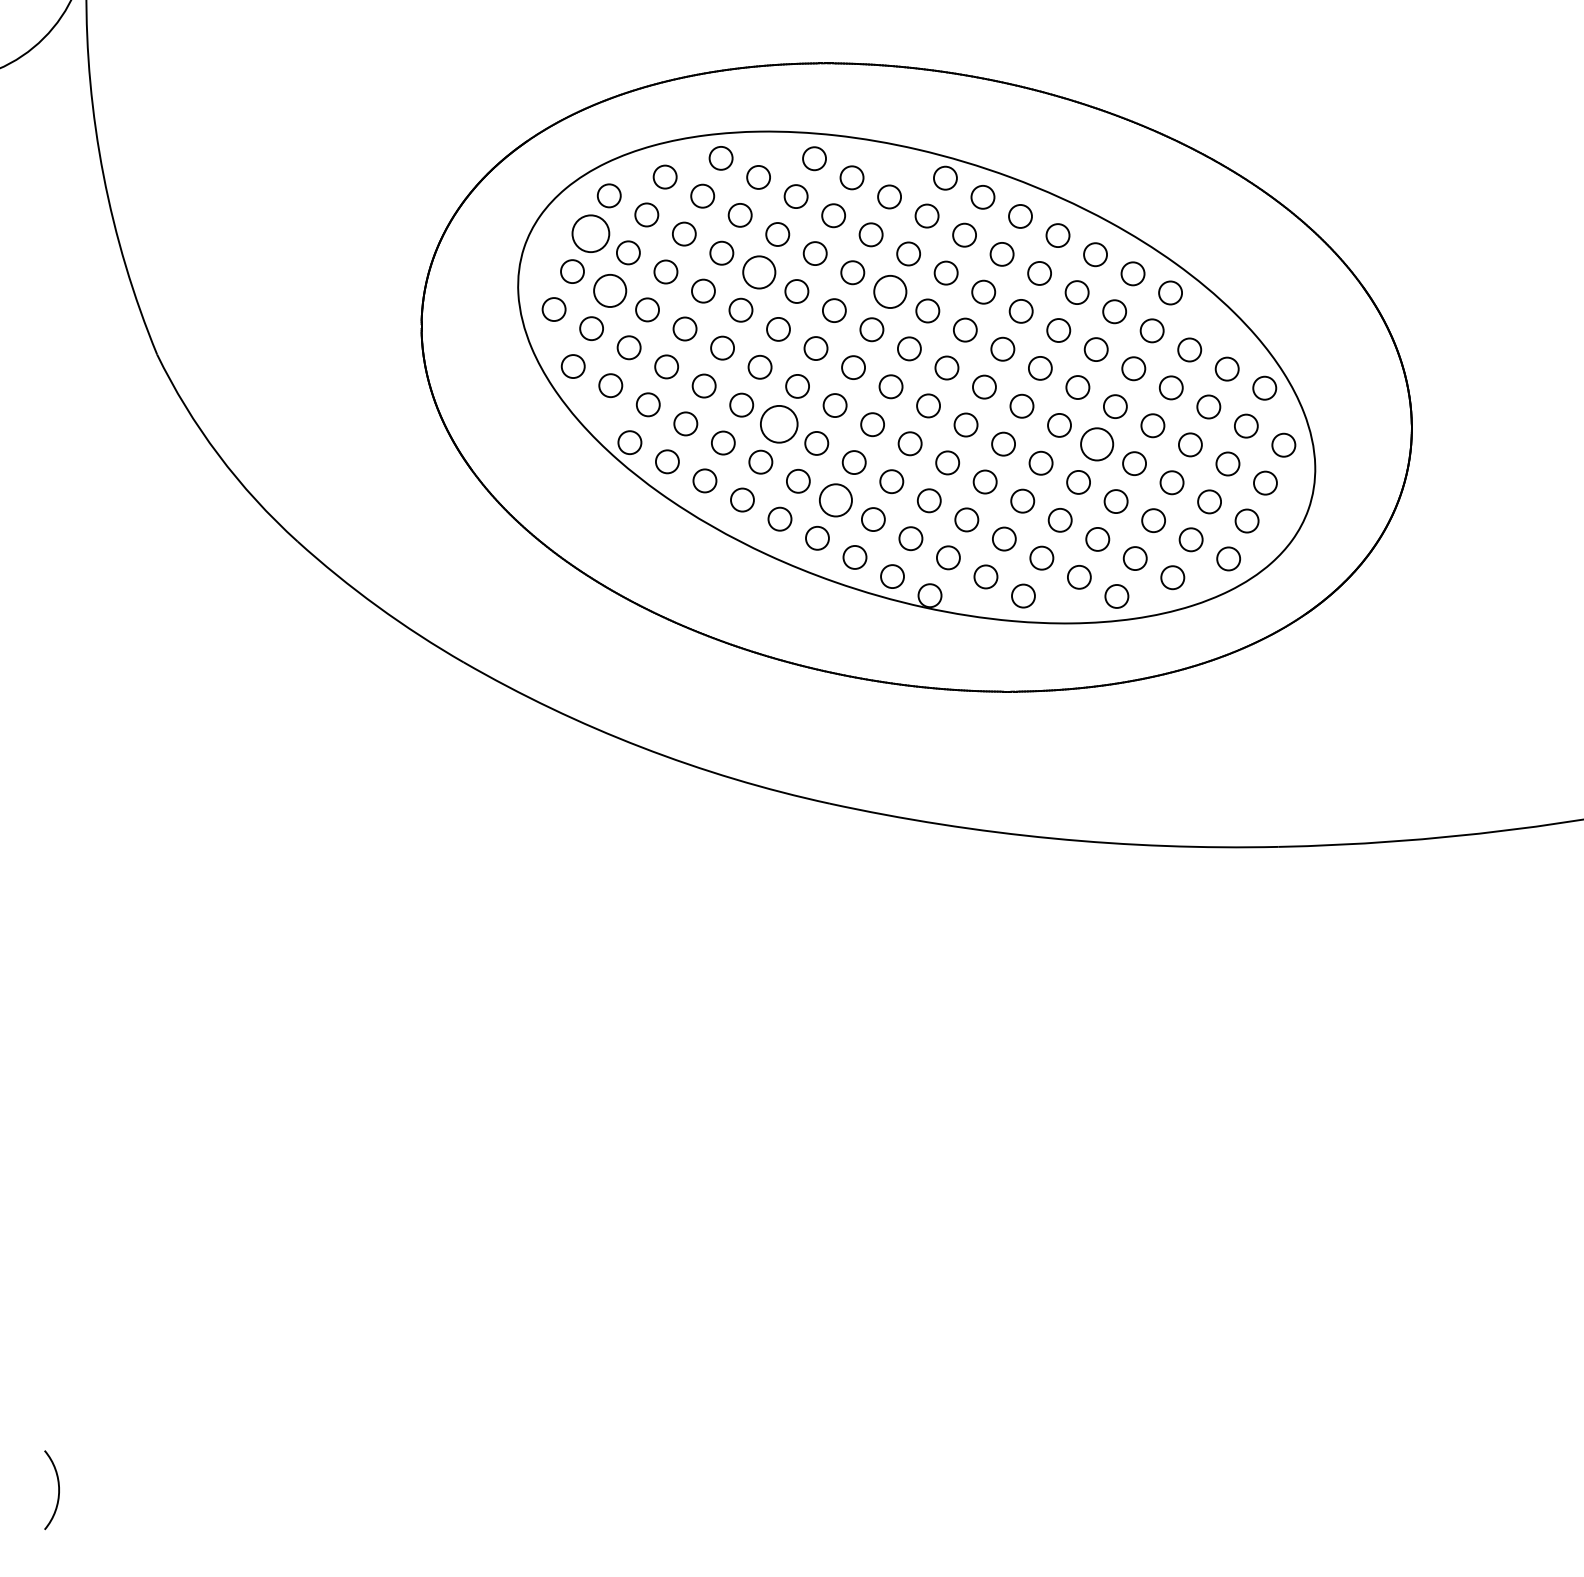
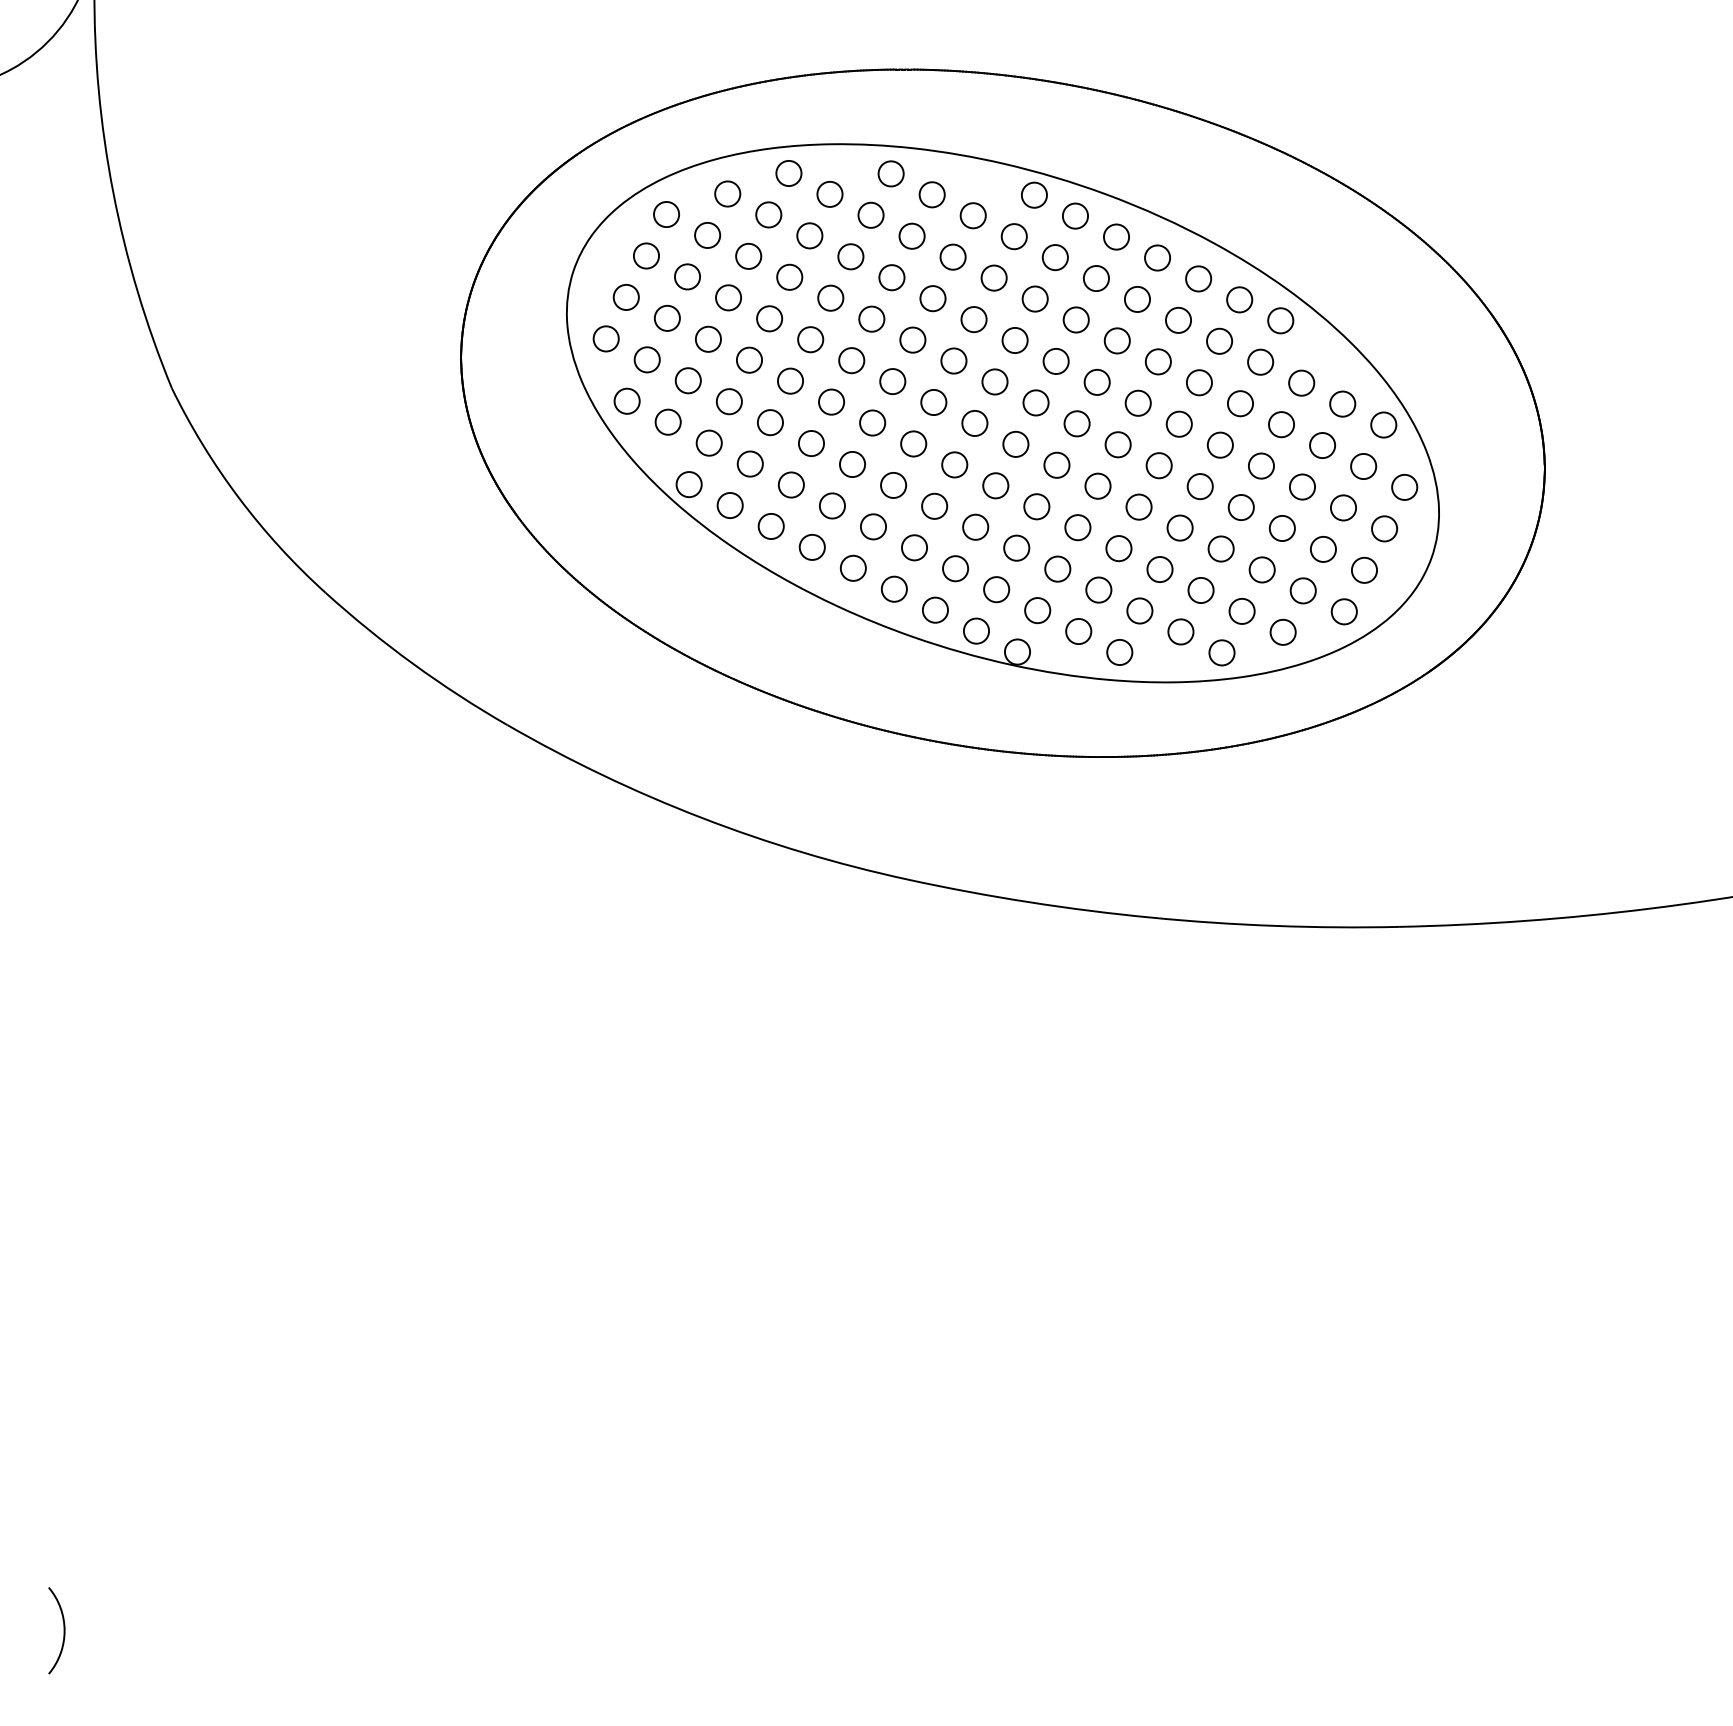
circle: (590, 233) -> (646, 255), size x0.62
circle: (759, 271) -> (830, 297), size x0.71
circle: (609, 289) -> (666, 317), size x0.71
circle: (889, 291) -> (973, 319), size x0.71
circle: (779, 424) -> (852, 464), size x0.62
circle: (1096, 444) -> (1199, 486), size x0.71
circle: (835, 500) -> (914, 547), size x0.71

